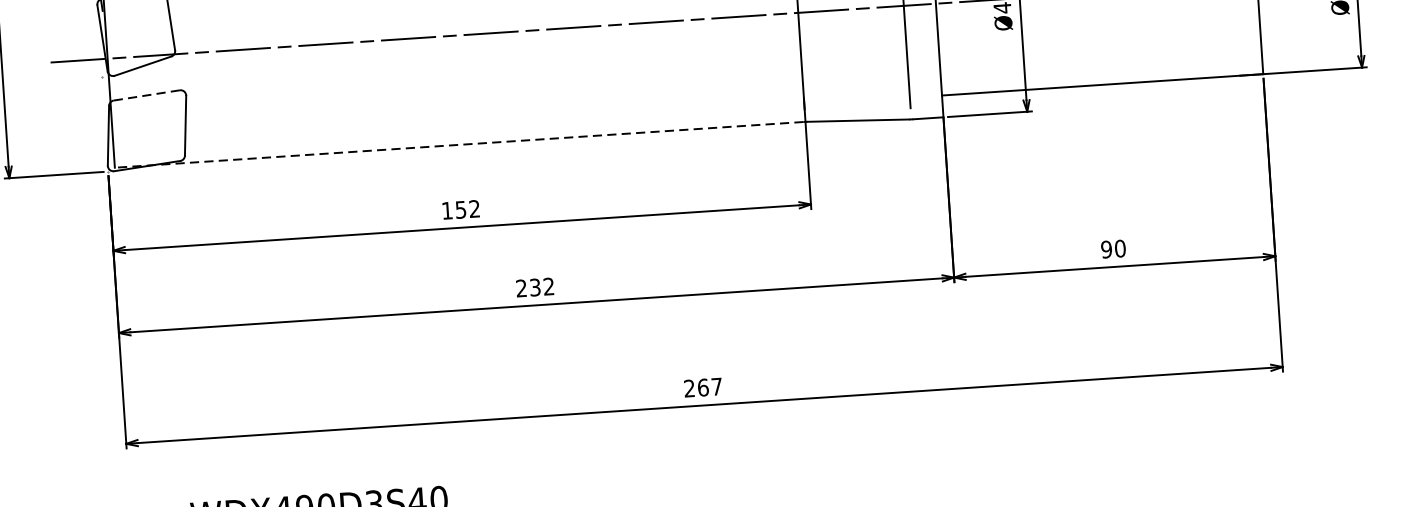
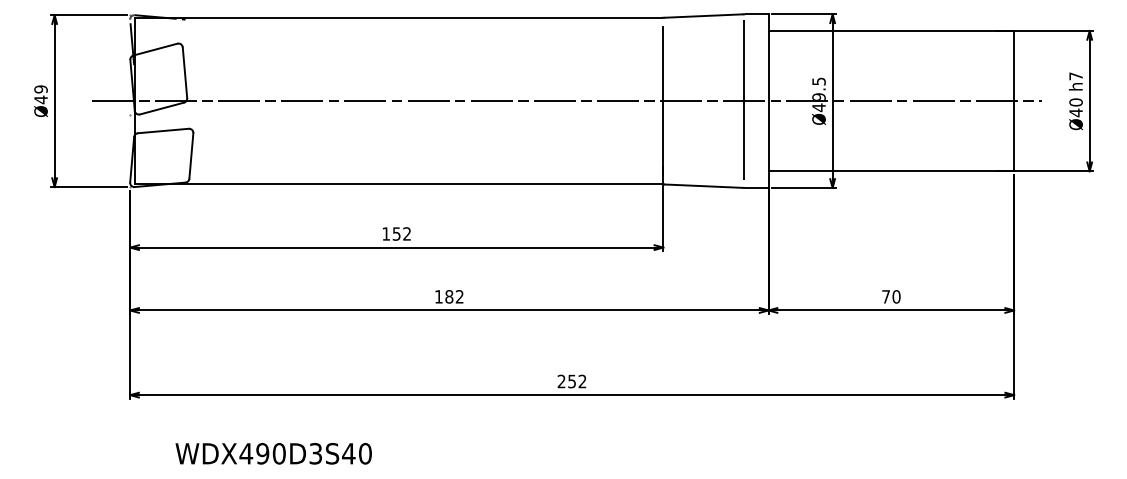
line: (146, 96) -> (163, 131), dashed -> solid
line: (459, 144) -> (398, 184), dashed -> solid
text: (1107, 249) -> (886, 296), 90 -> 70
text: (527, 287) -> (443, 296), 232 -> 182
text: (710, 387) -> (577, 381), 267 -> 252

